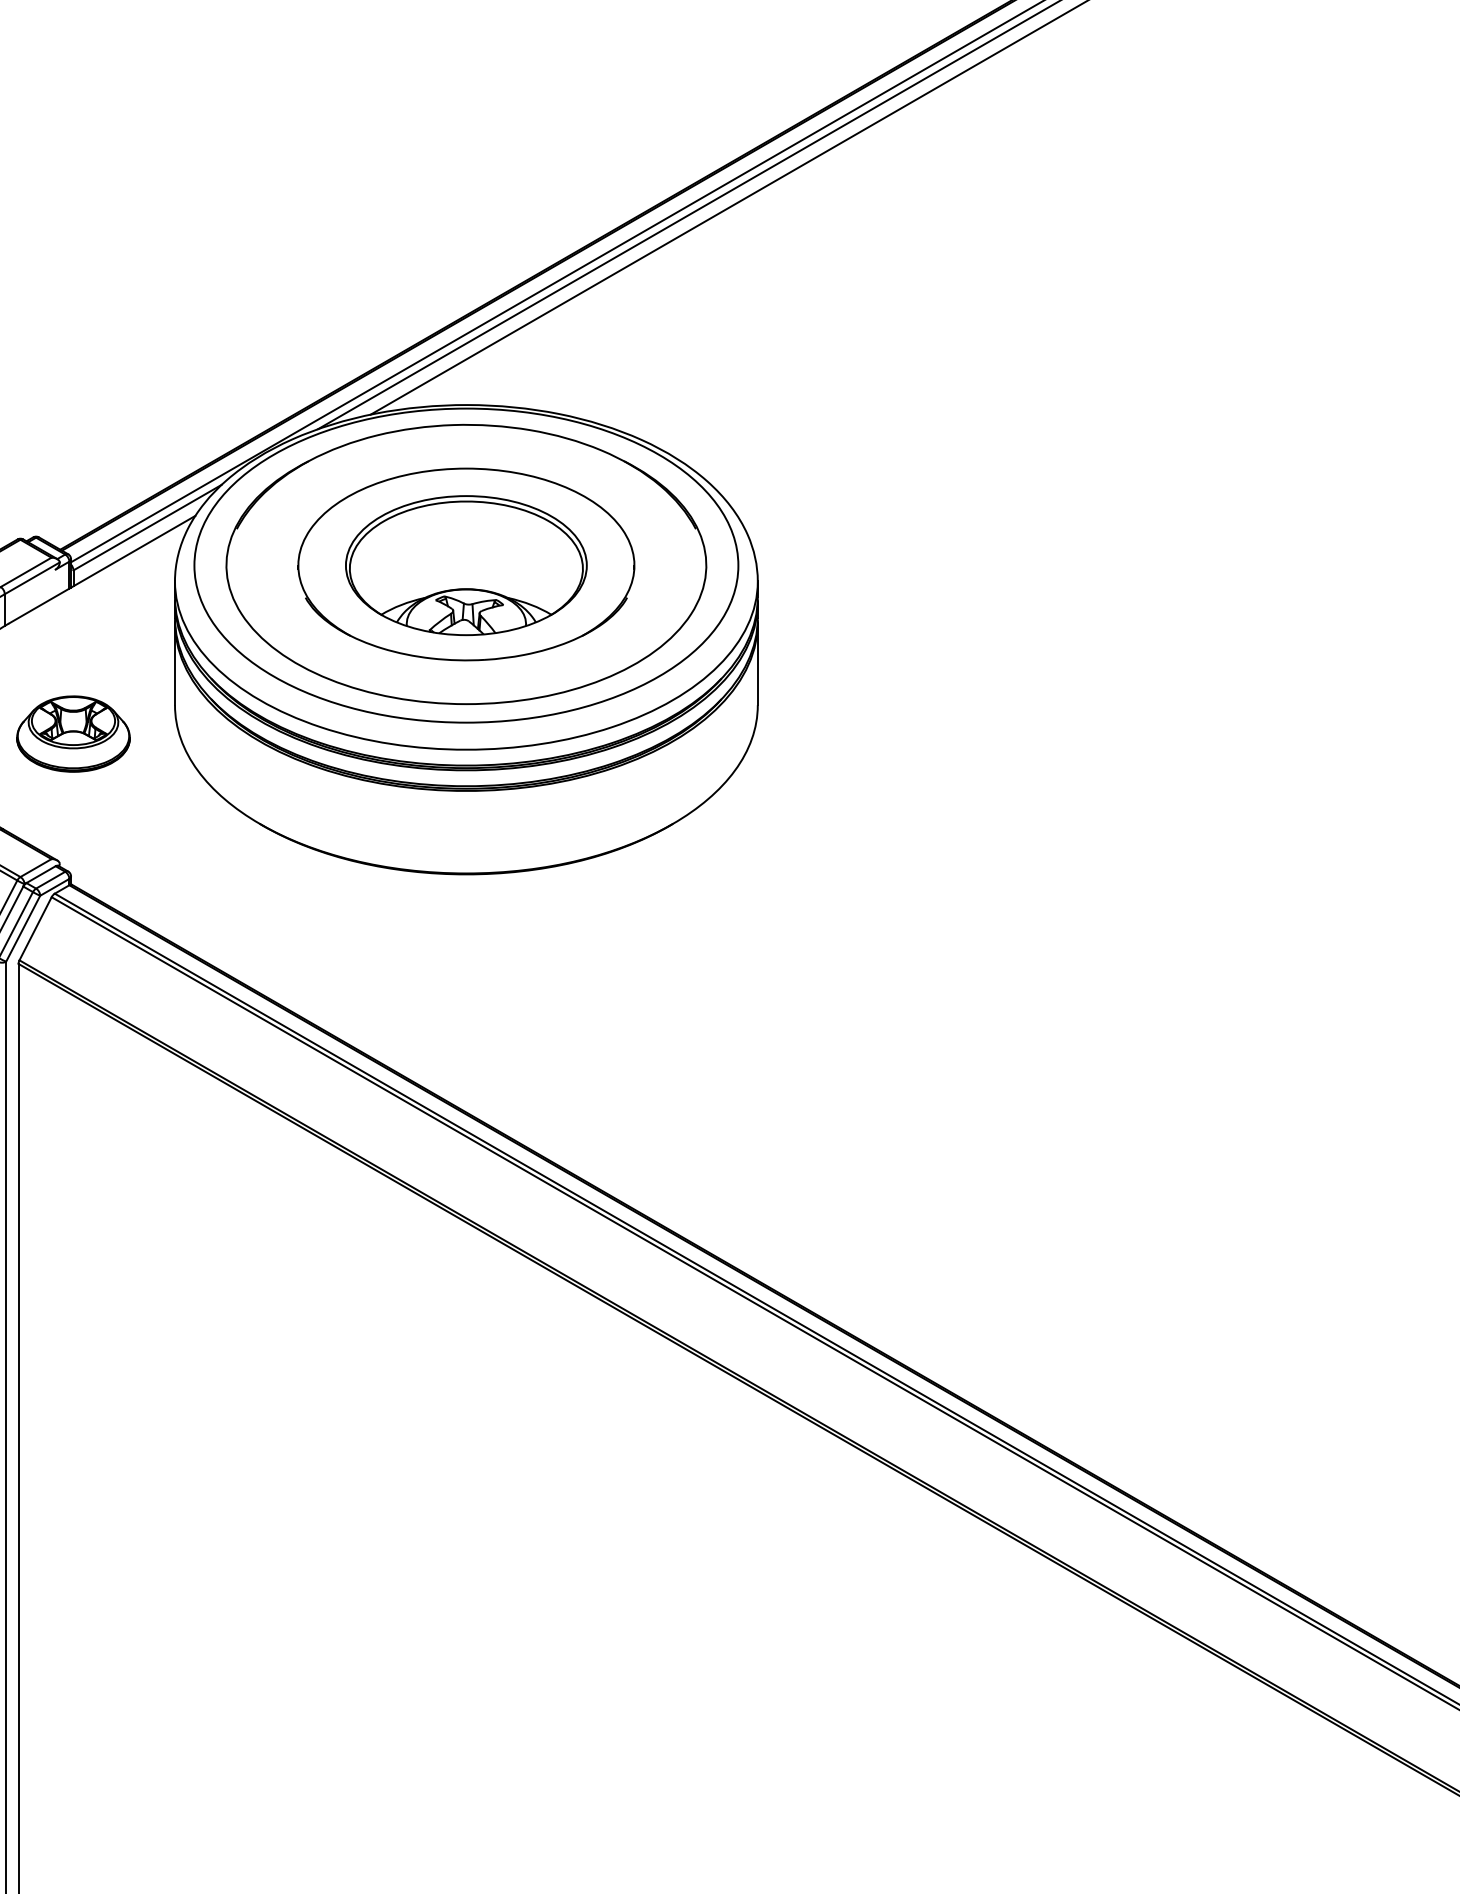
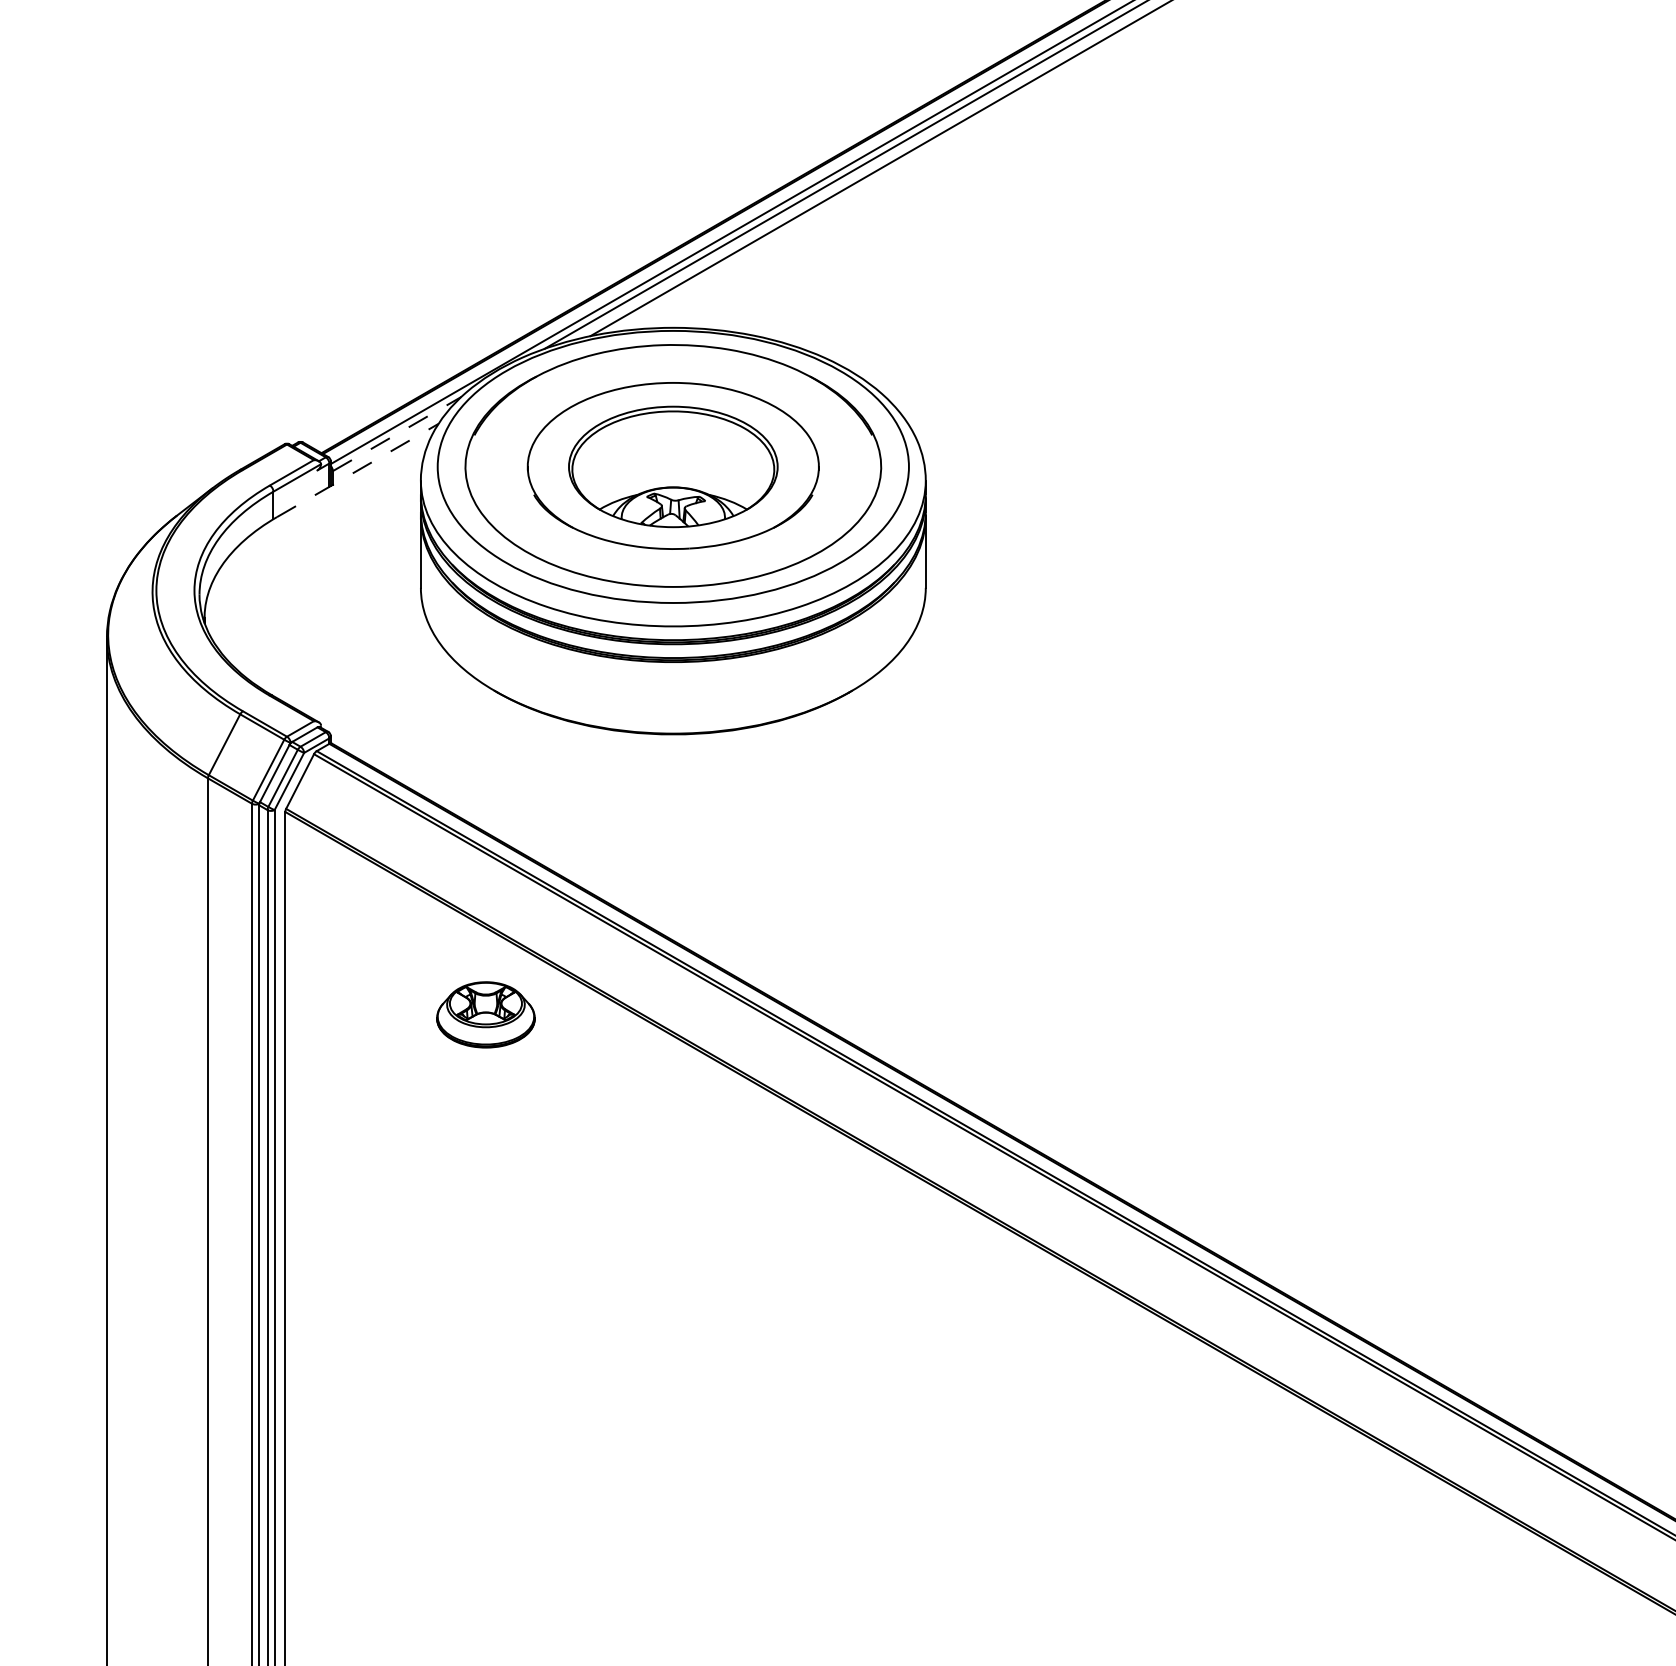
line: (148, 527) -> (397, 433), solid -> dashed
line: (102, 569) -> (358, 470), solid -> dashed
part: (72, 733) -> (485, 1014), moved

